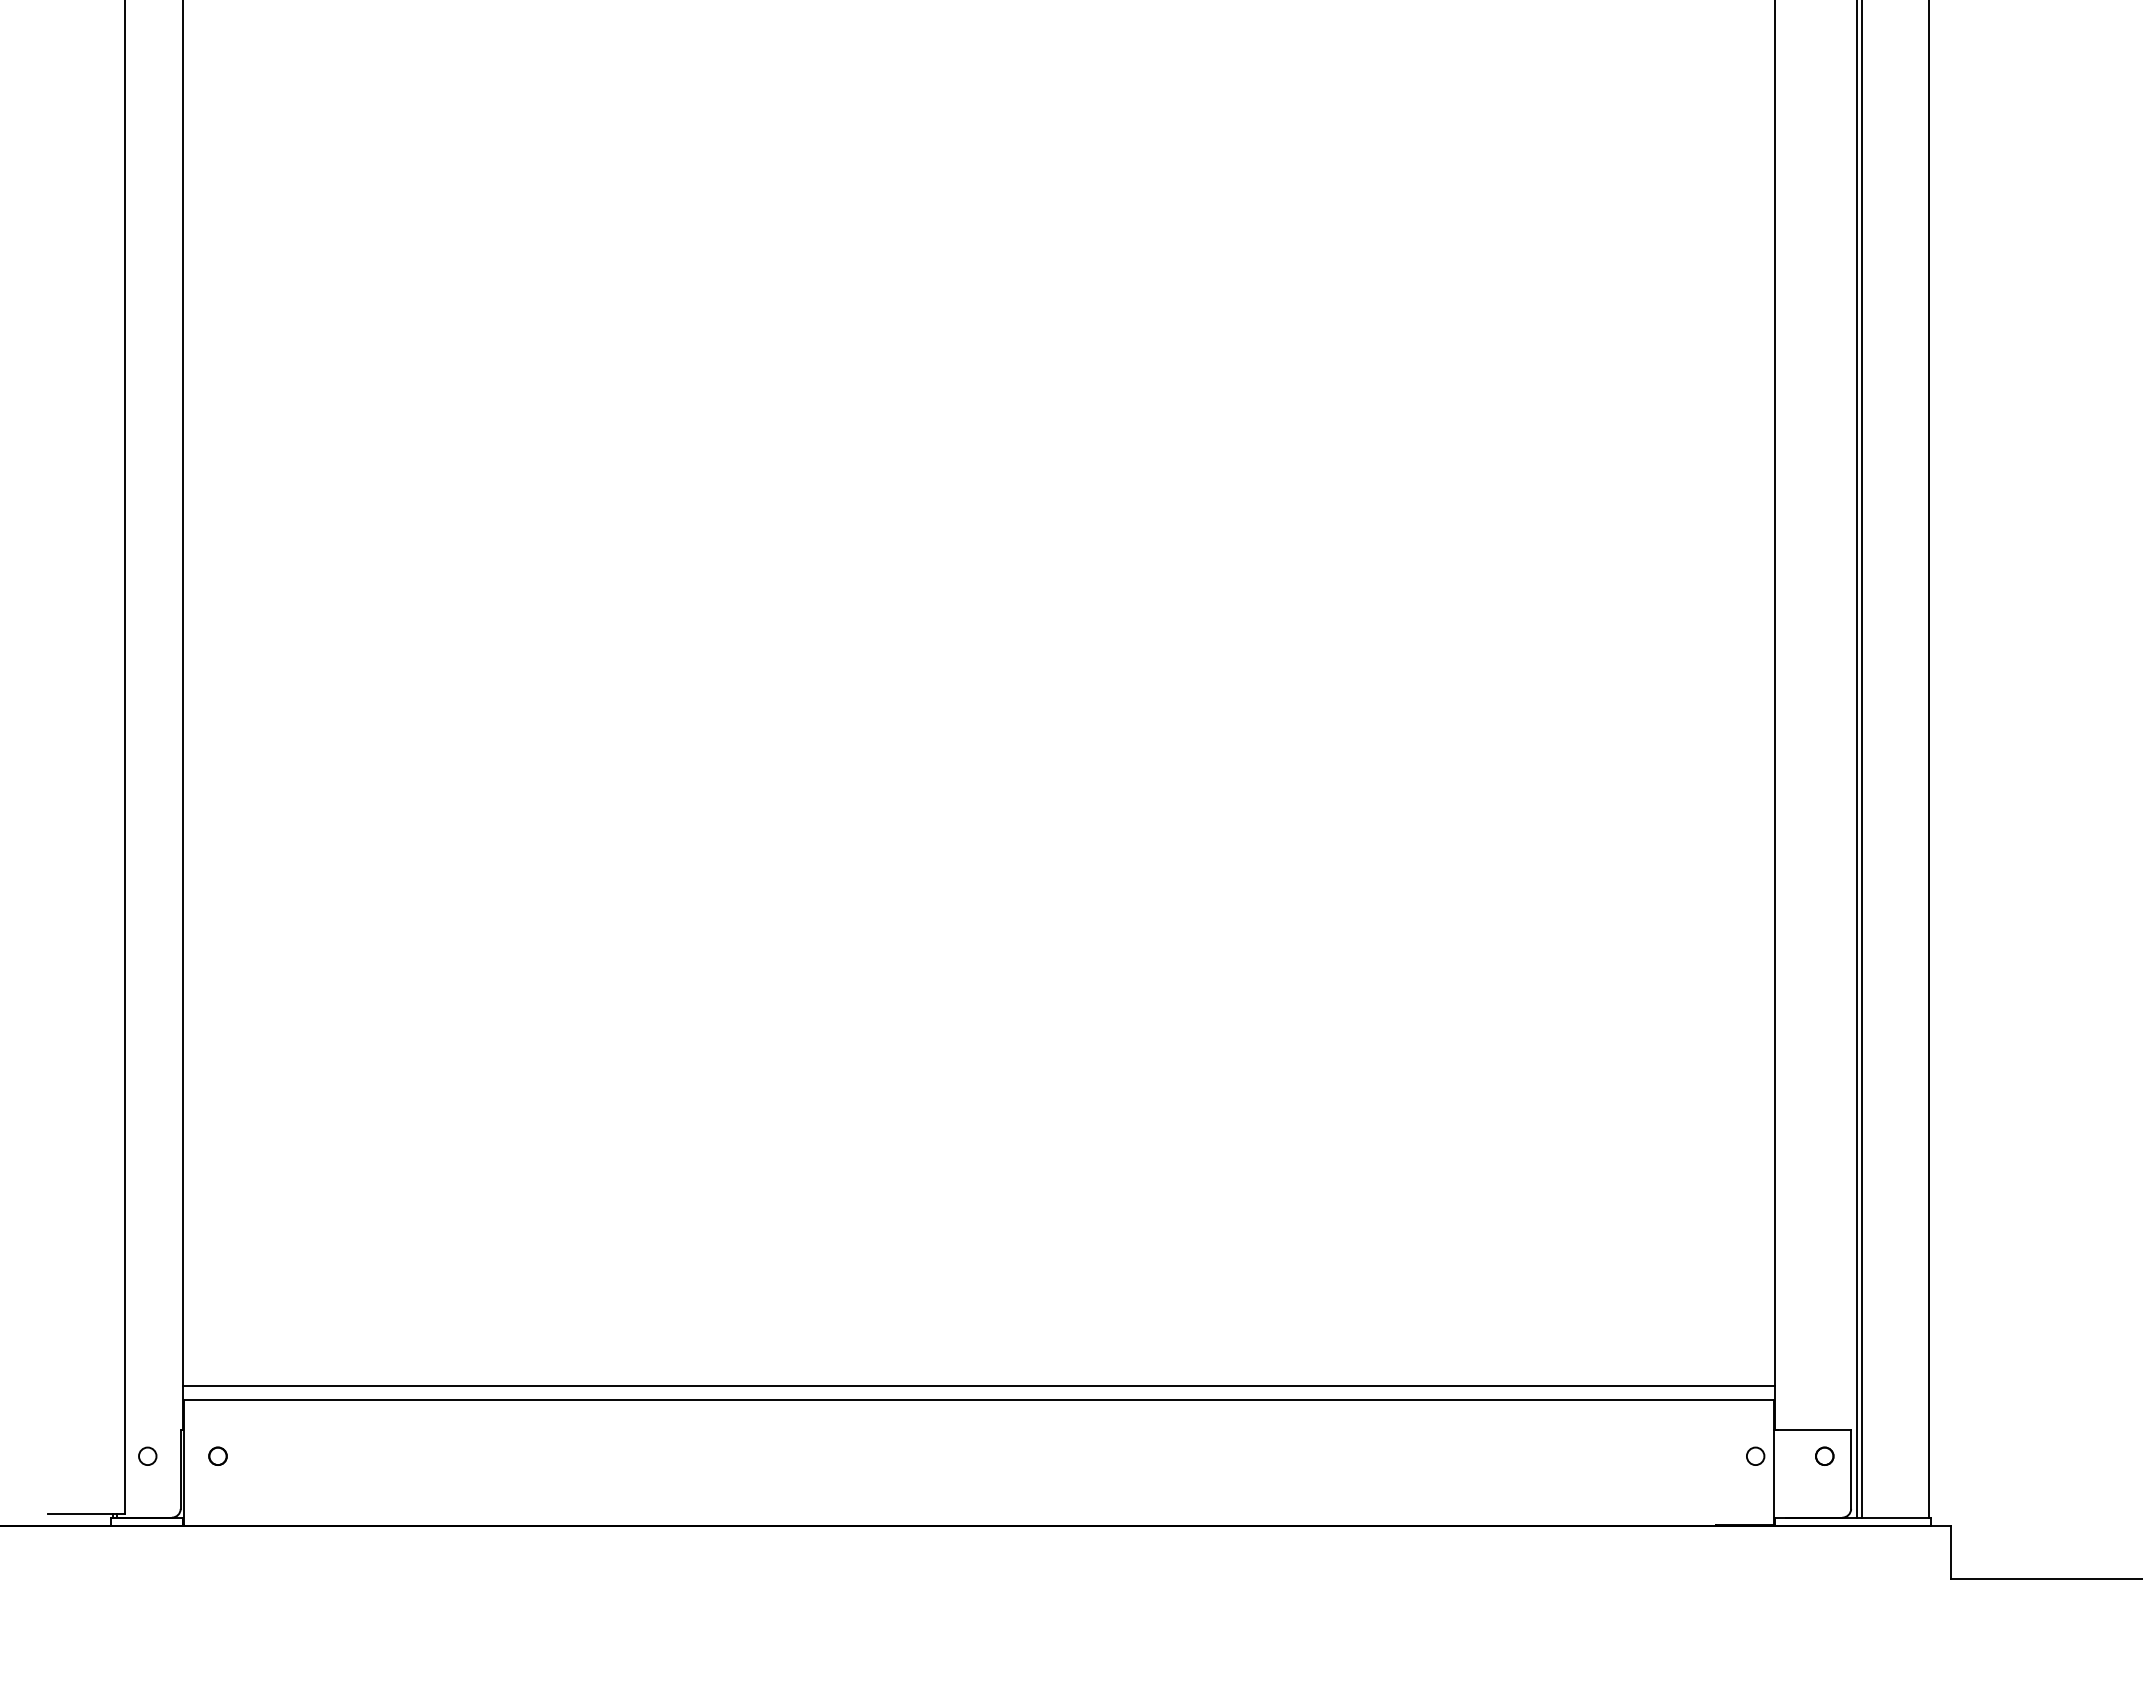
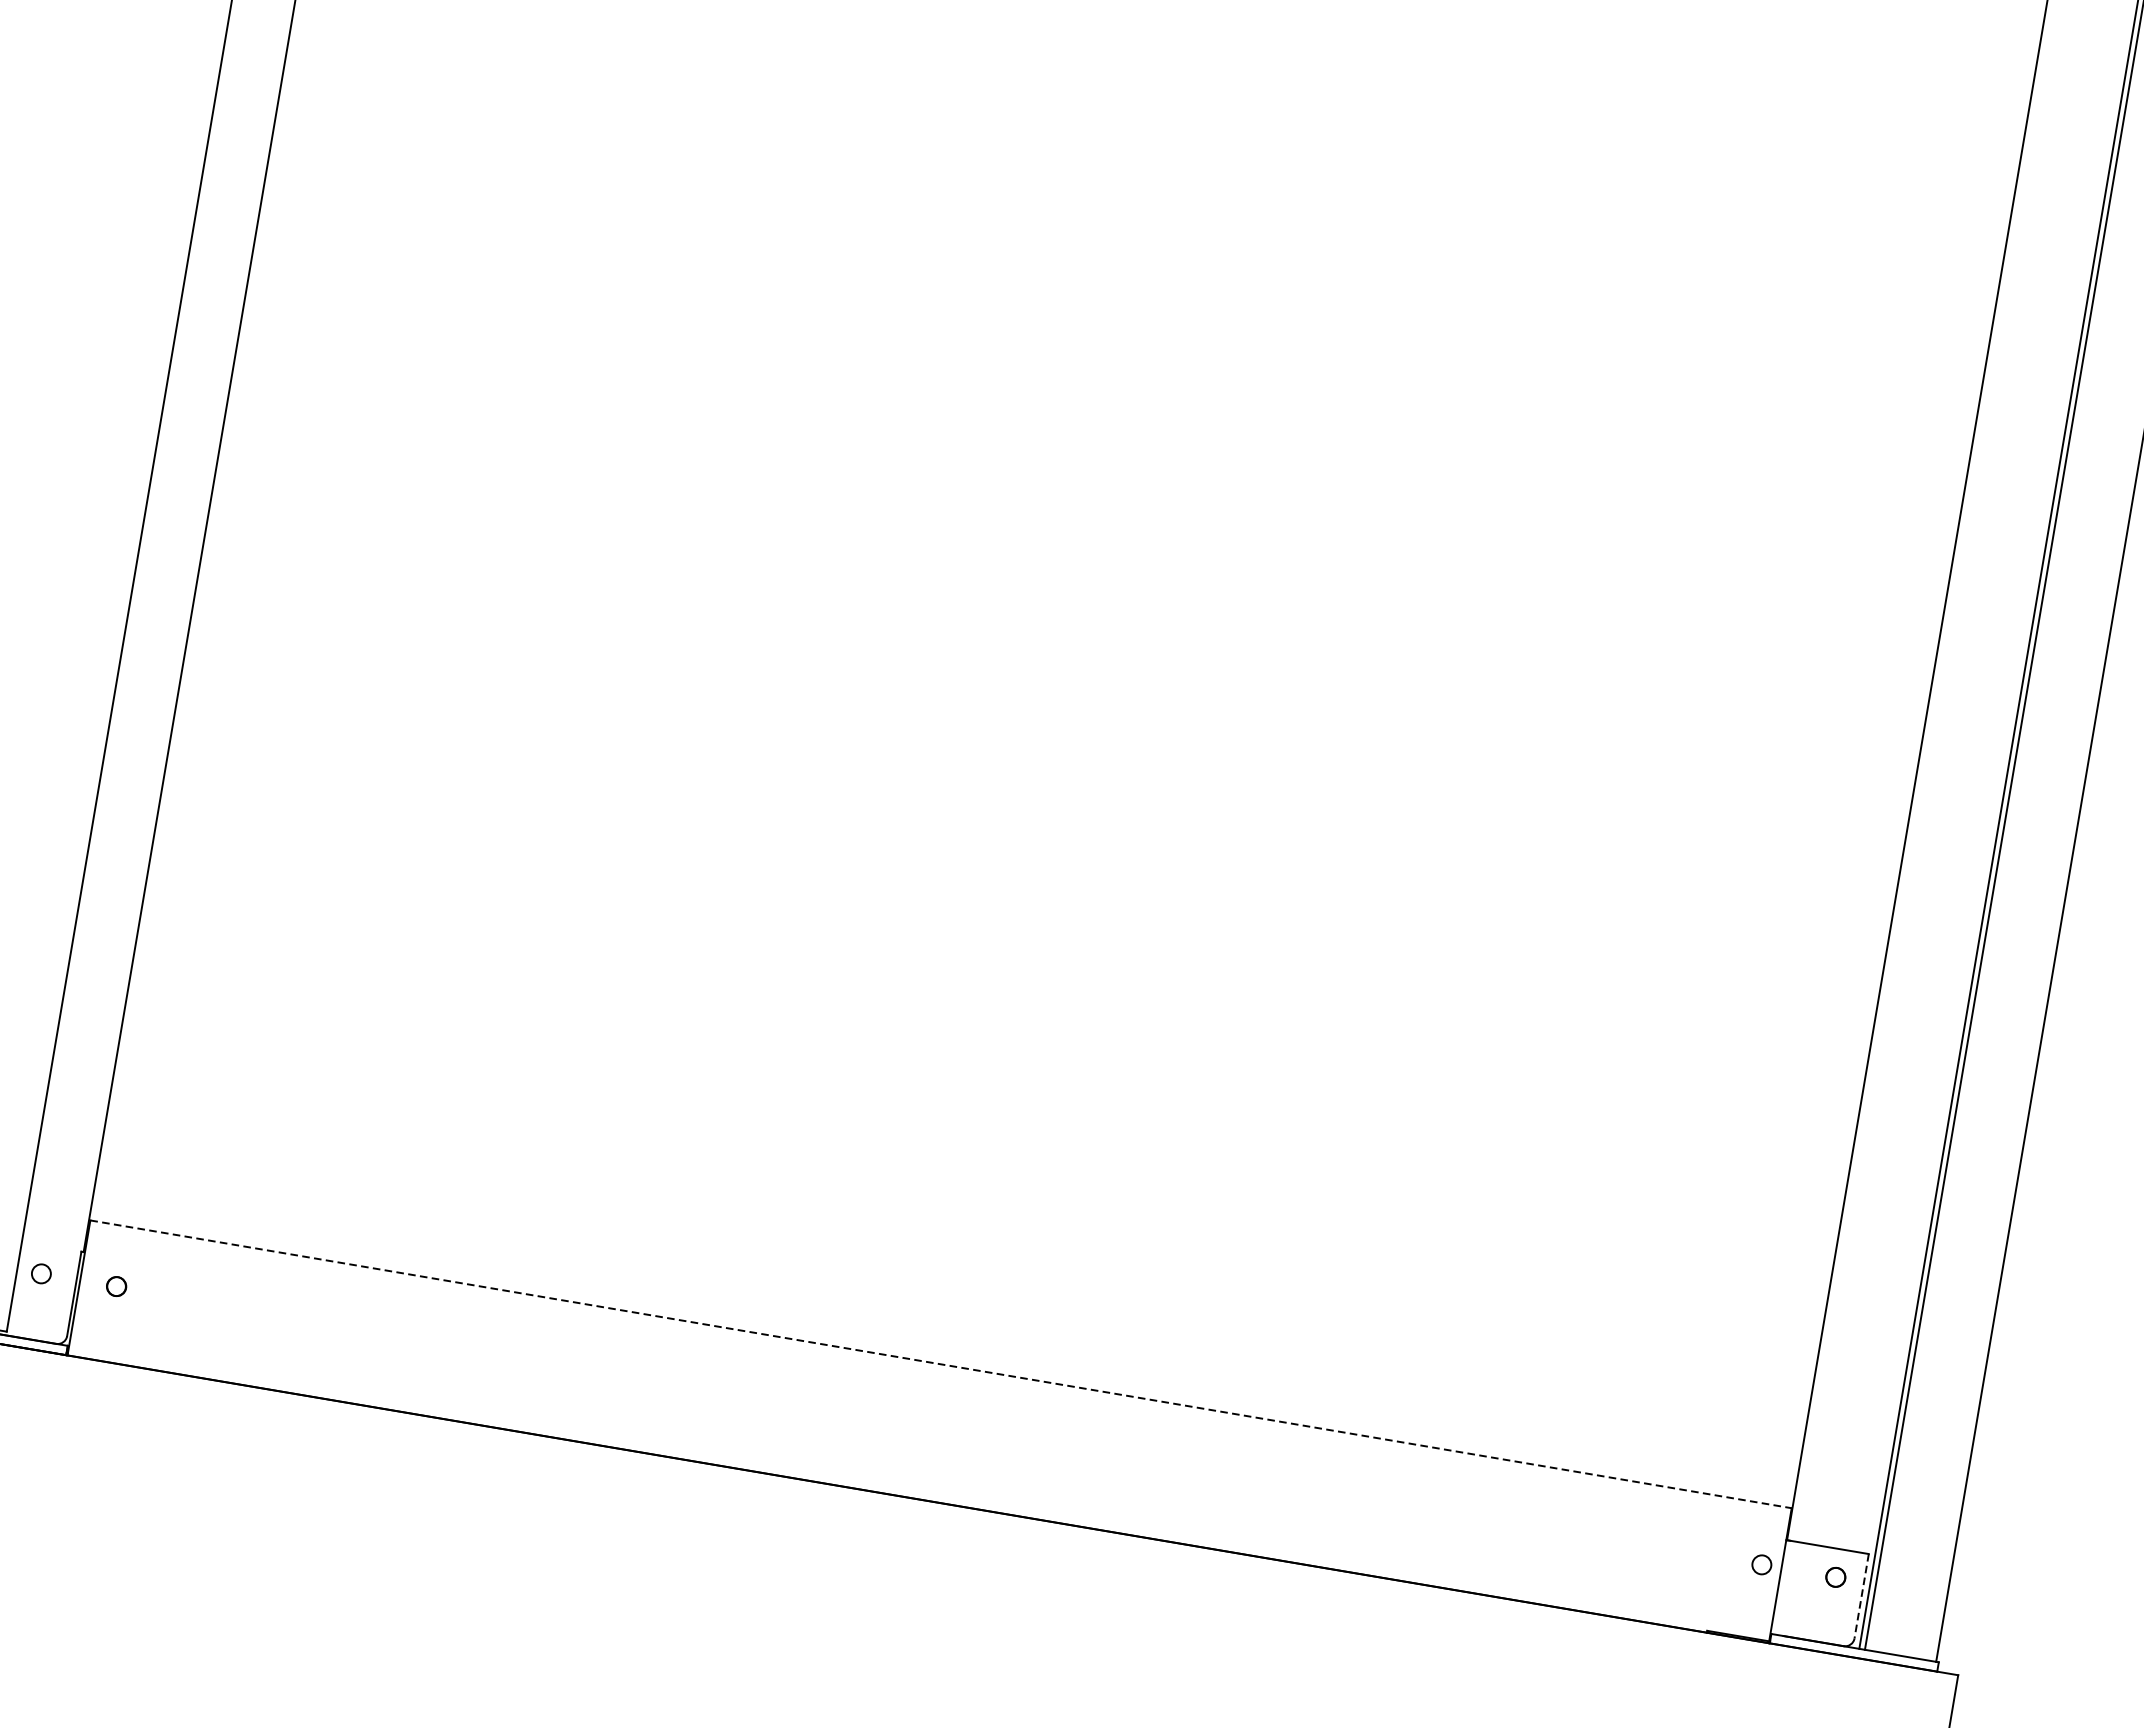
line: (978, 1386) -> (942, 1349), removed
line: (979, 1400) -> (941, 1364), solid -> dashed
line: (1851, 1469) -> (1862, 1596), solid -> dashed

